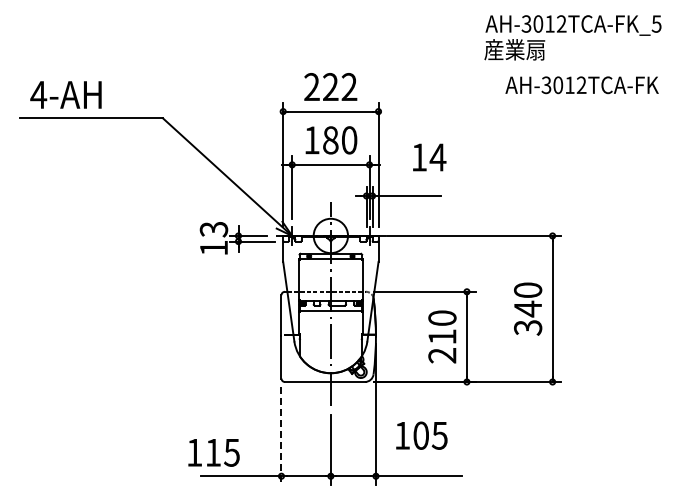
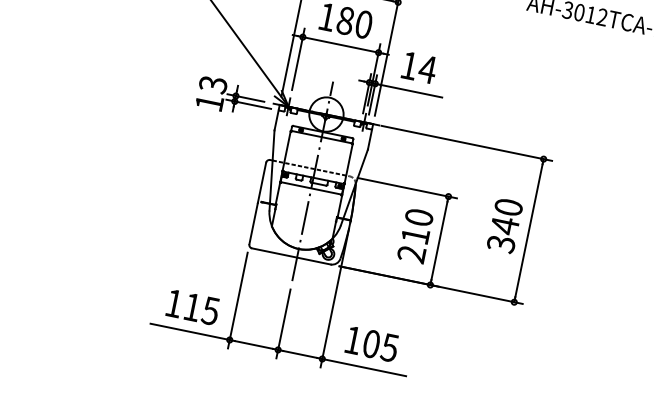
text: (429, 157) -> (419, 67), moved
line: (281, 435) -> (237, 300), dashed -> solid
text: (421, 435) -> (371, 343), moved
text: (213, 452) -> (192, 307), moved

